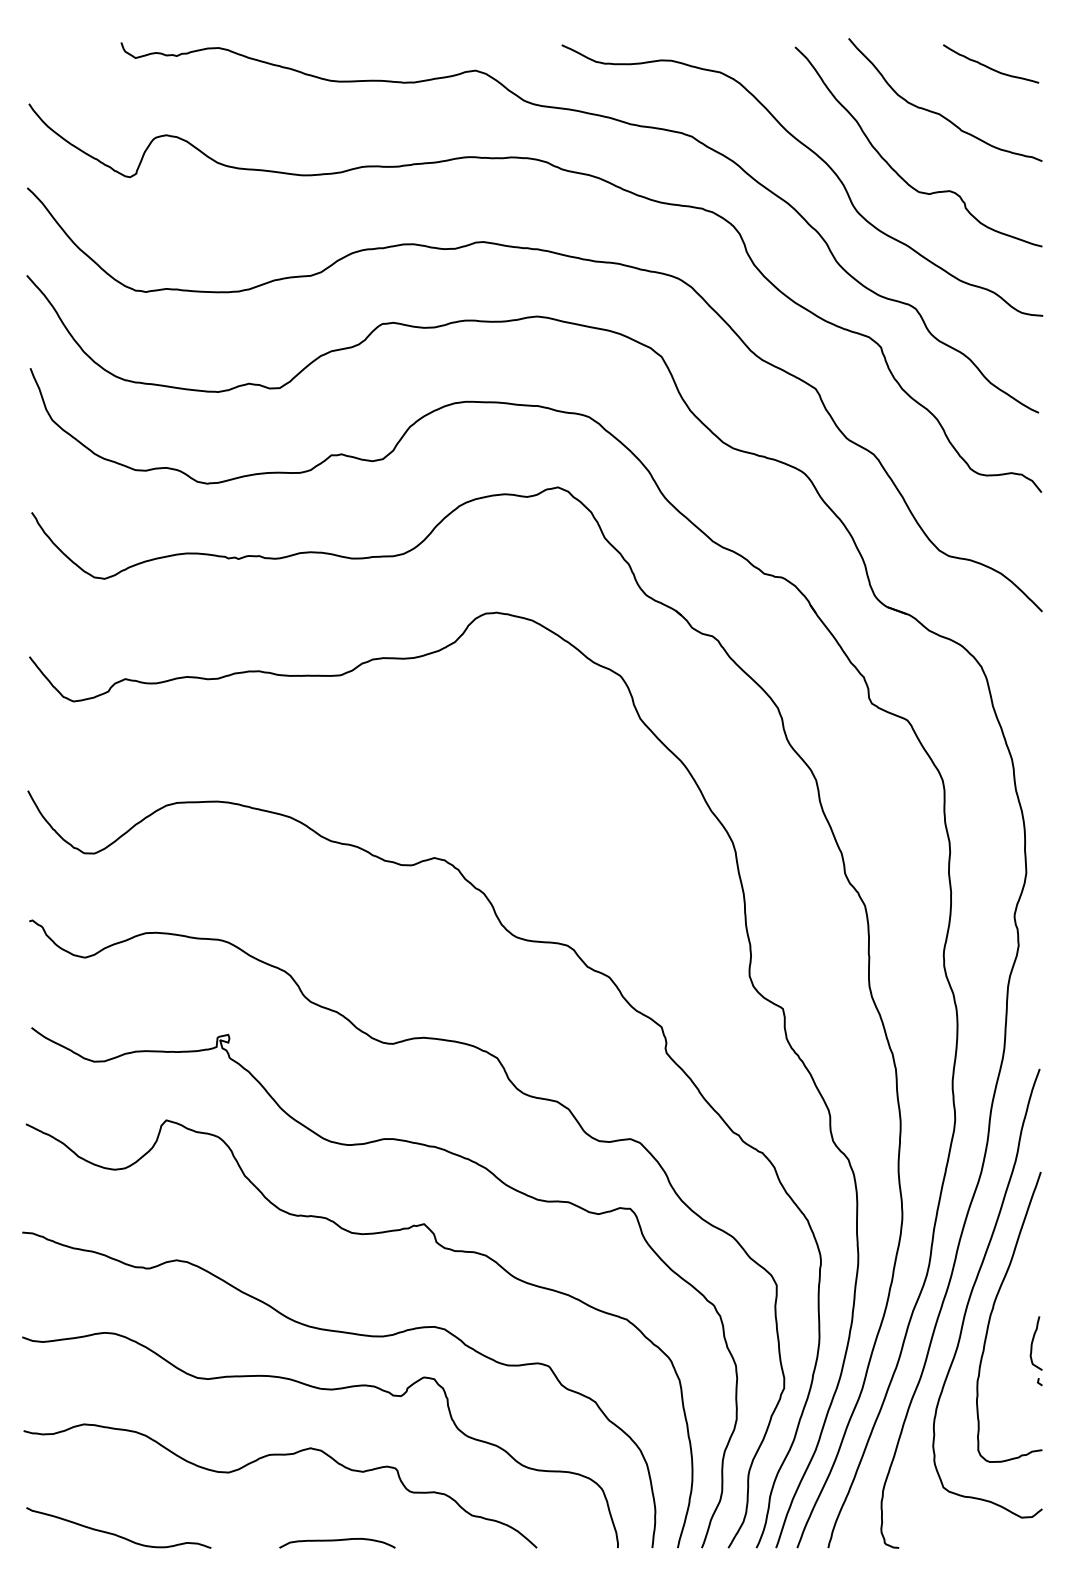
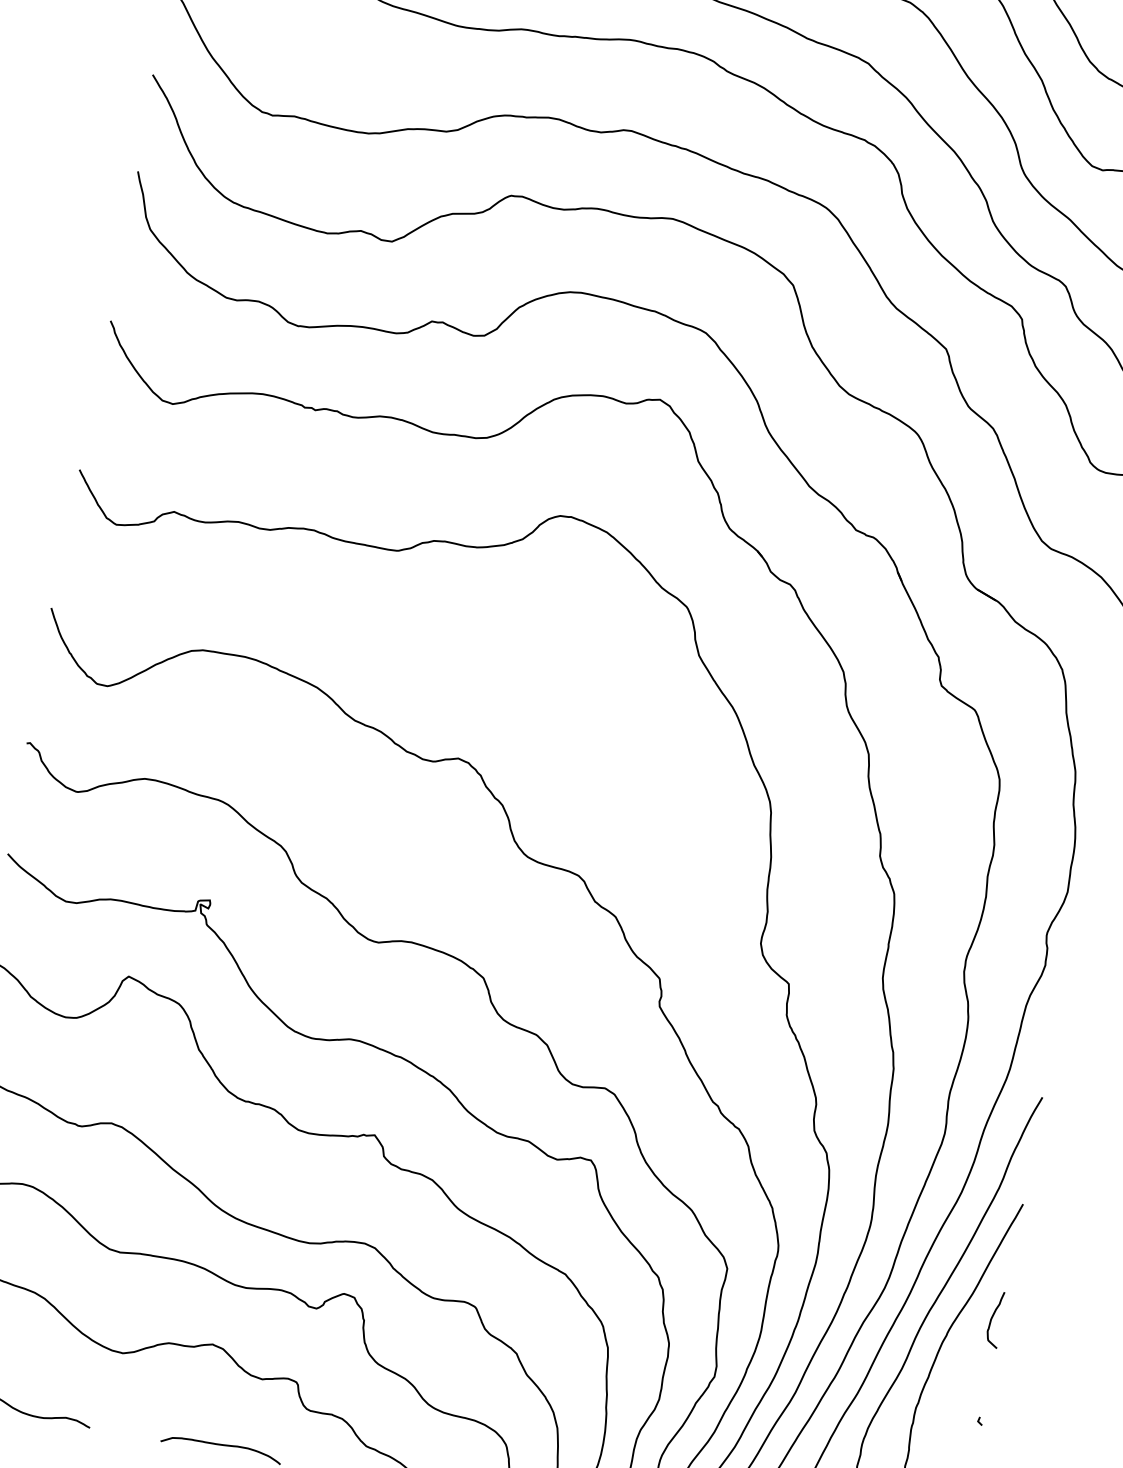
curve: (1033, 1342) -> (993, 1318), moved

